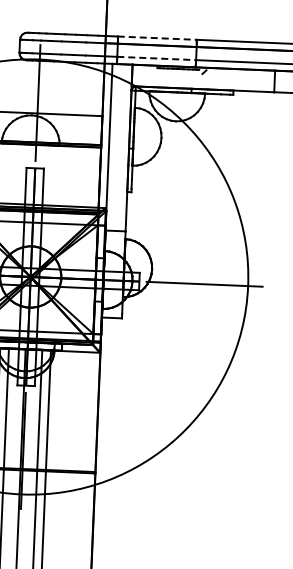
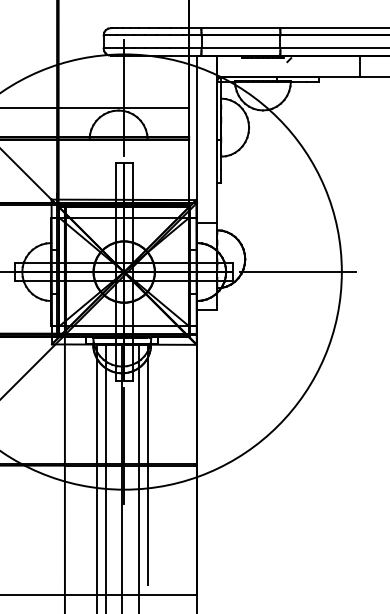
line: (158, 38) -> (241, 28), dashed -> solid
line: (157, 58) -> (241, 48), dashed -> solid

